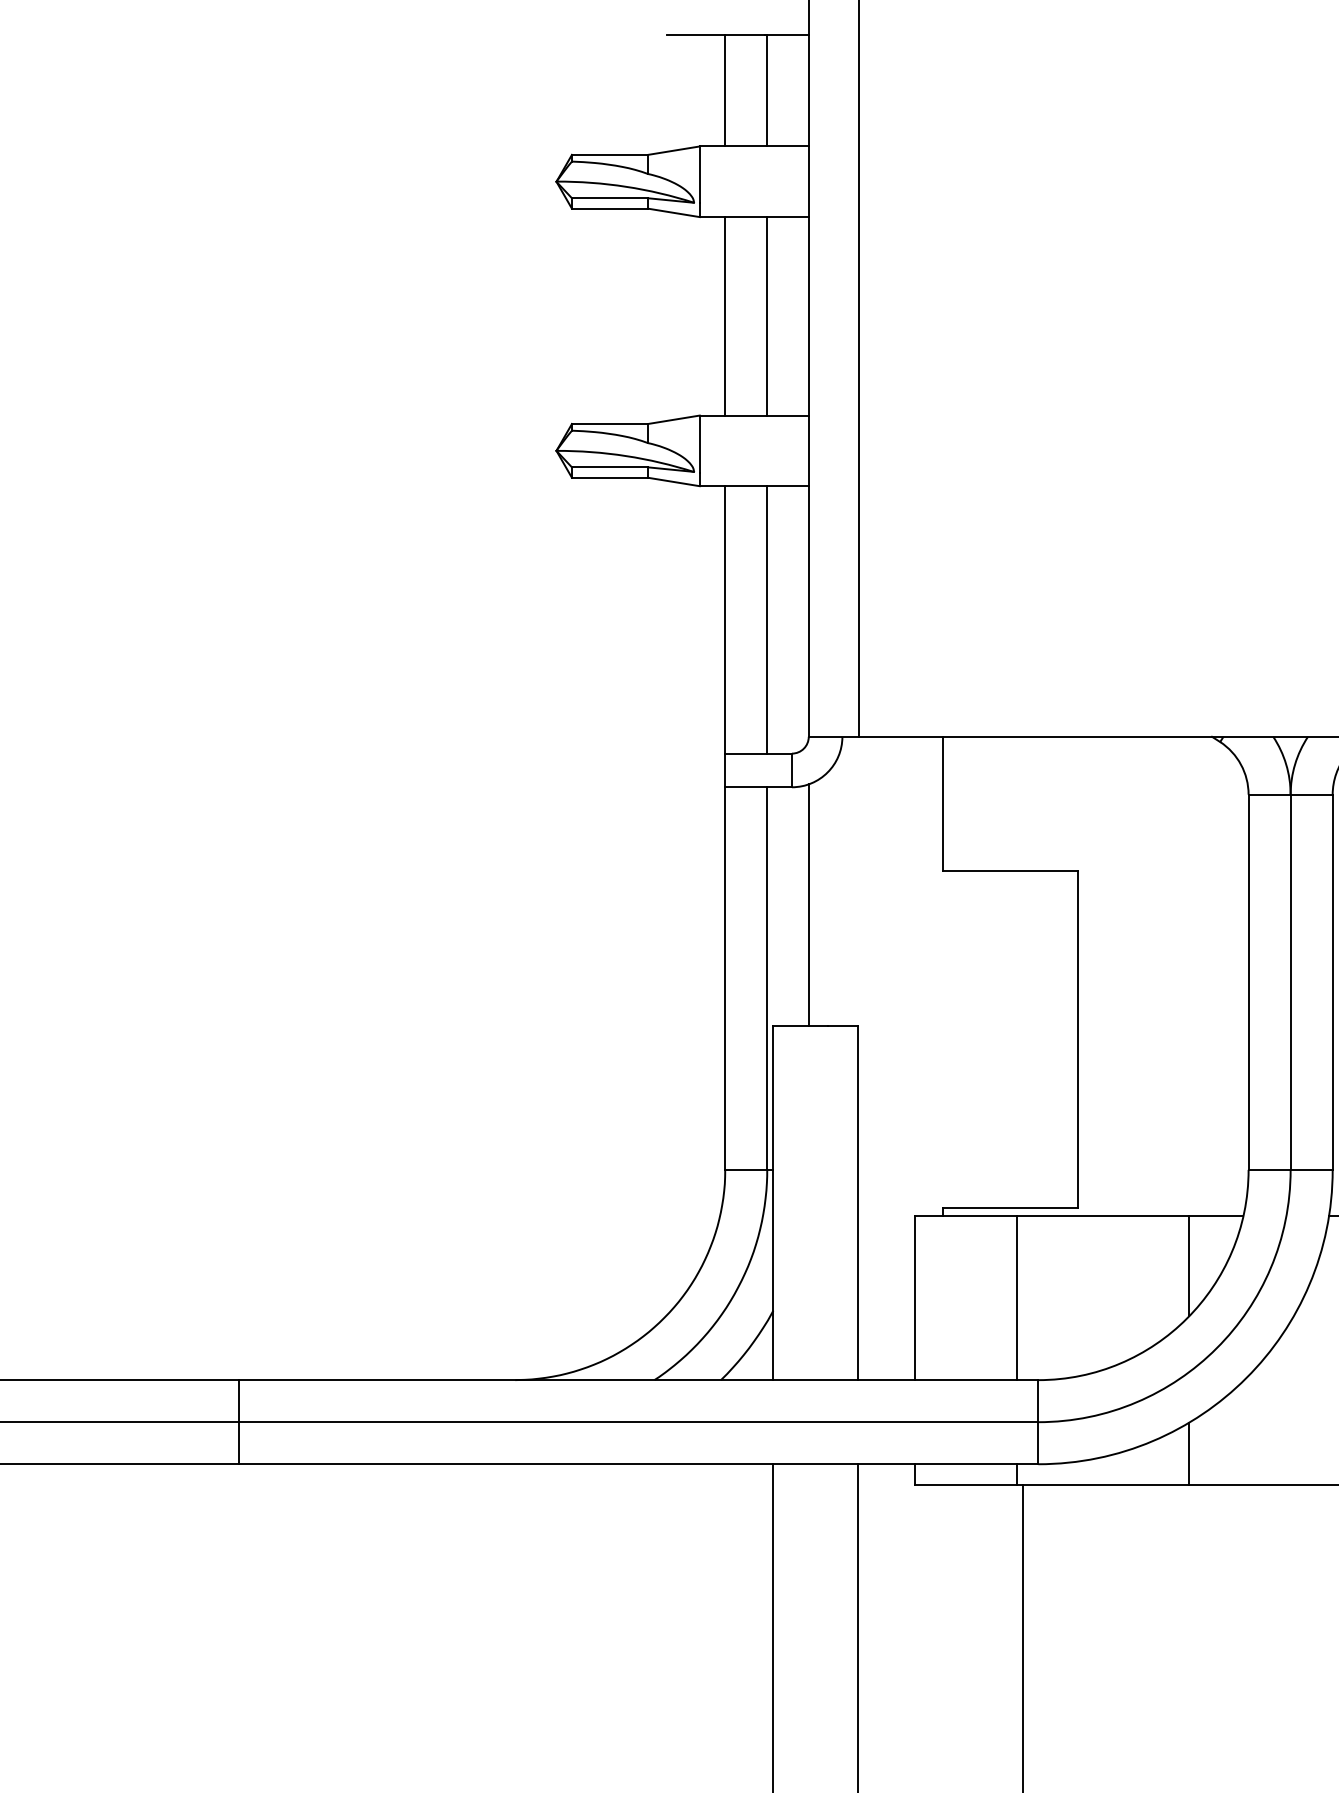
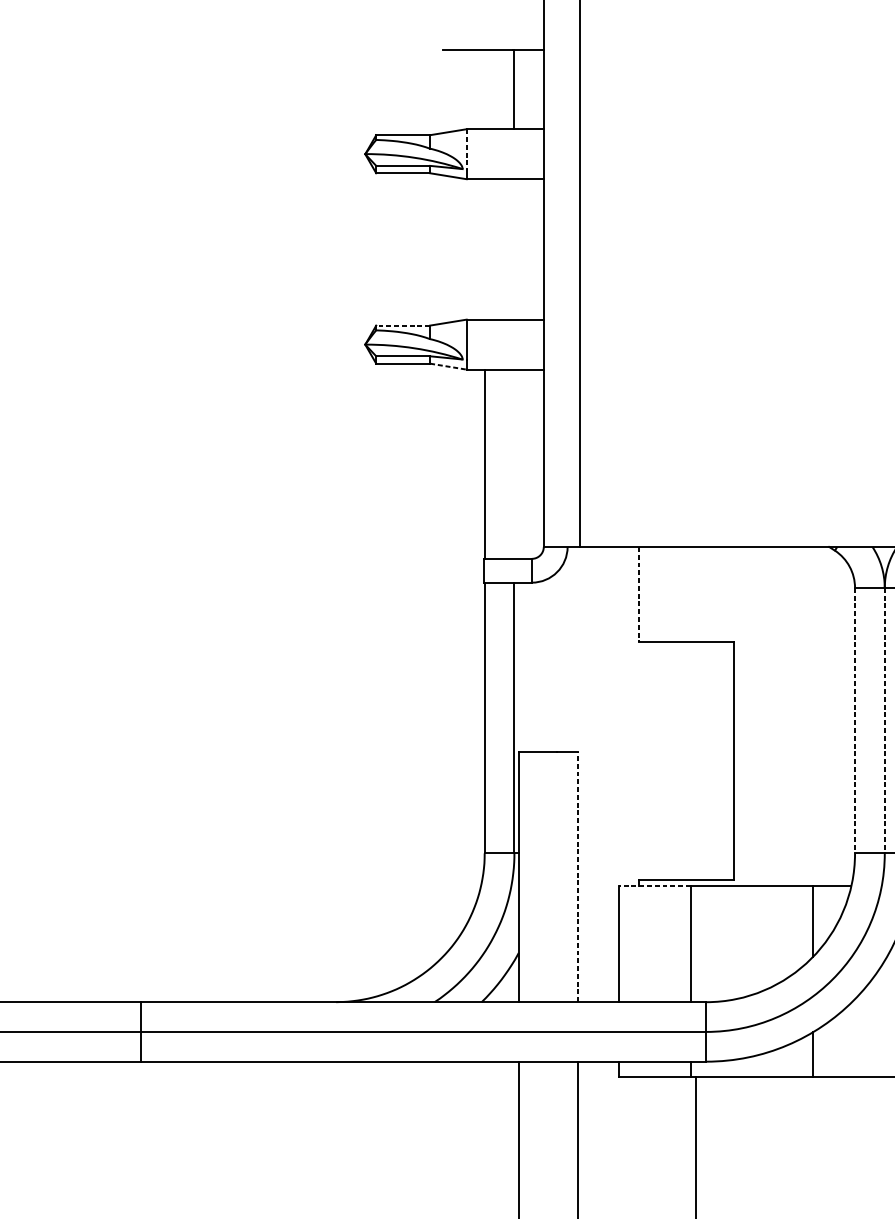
line: (725, 90) -> (484, 89), removed
line: (699, 174) -> (466, 149), solid -> dashed
line: (725, 316) -> (484, 249), removed
line: (767, 316) -> (514, 249), removed
line: (609, 423) -> (402, 325), solid -> dashed
line: (674, 482) -> (448, 367), solid -> dashed
line: (767, 619) -> (514, 463), removed
line: (943, 804) -> (639, 594), solid -> dashed
line: (809, 905) -> (544, 666), removed
line: (1248, 982) -> (854, 720), solid -> dashed
line: (1290, 982) -> (884, 720), solid -> dashed
line: (857, 1202) -> (578, 876), solid -> dashed
line: (965, 1216) -> (654, 886), solid -> dashed

